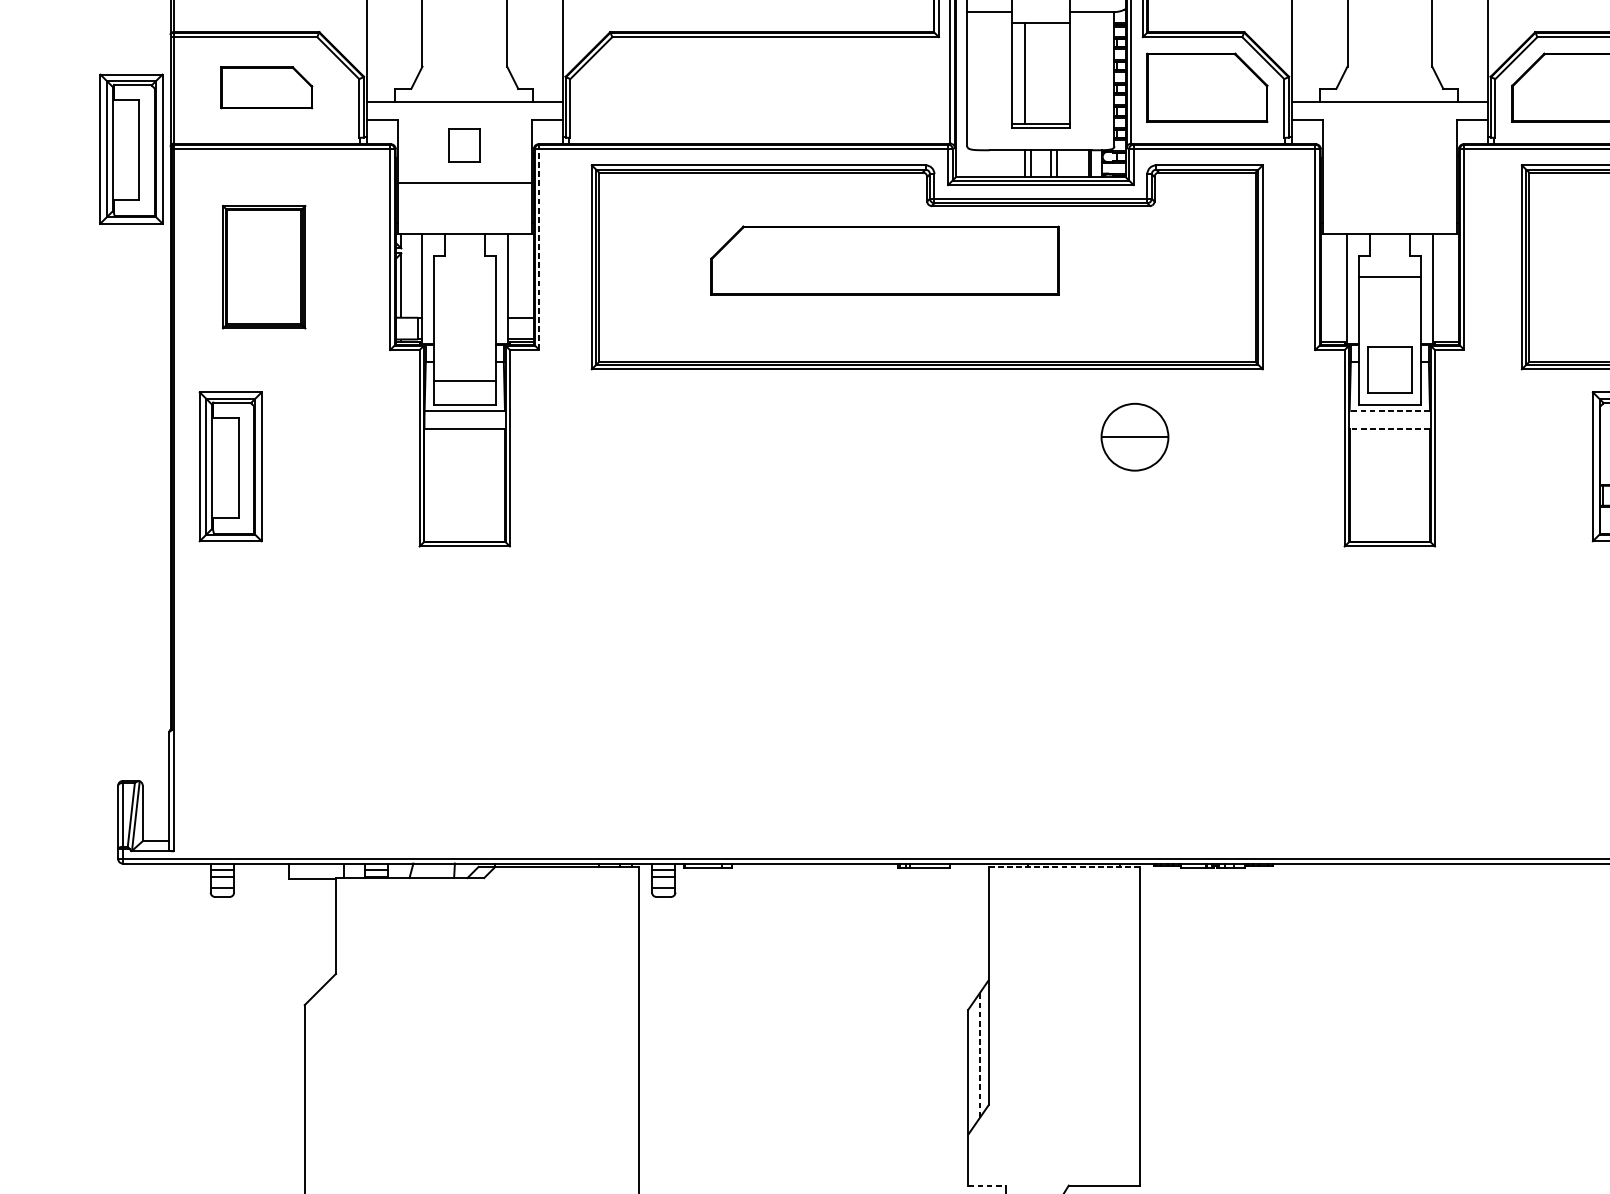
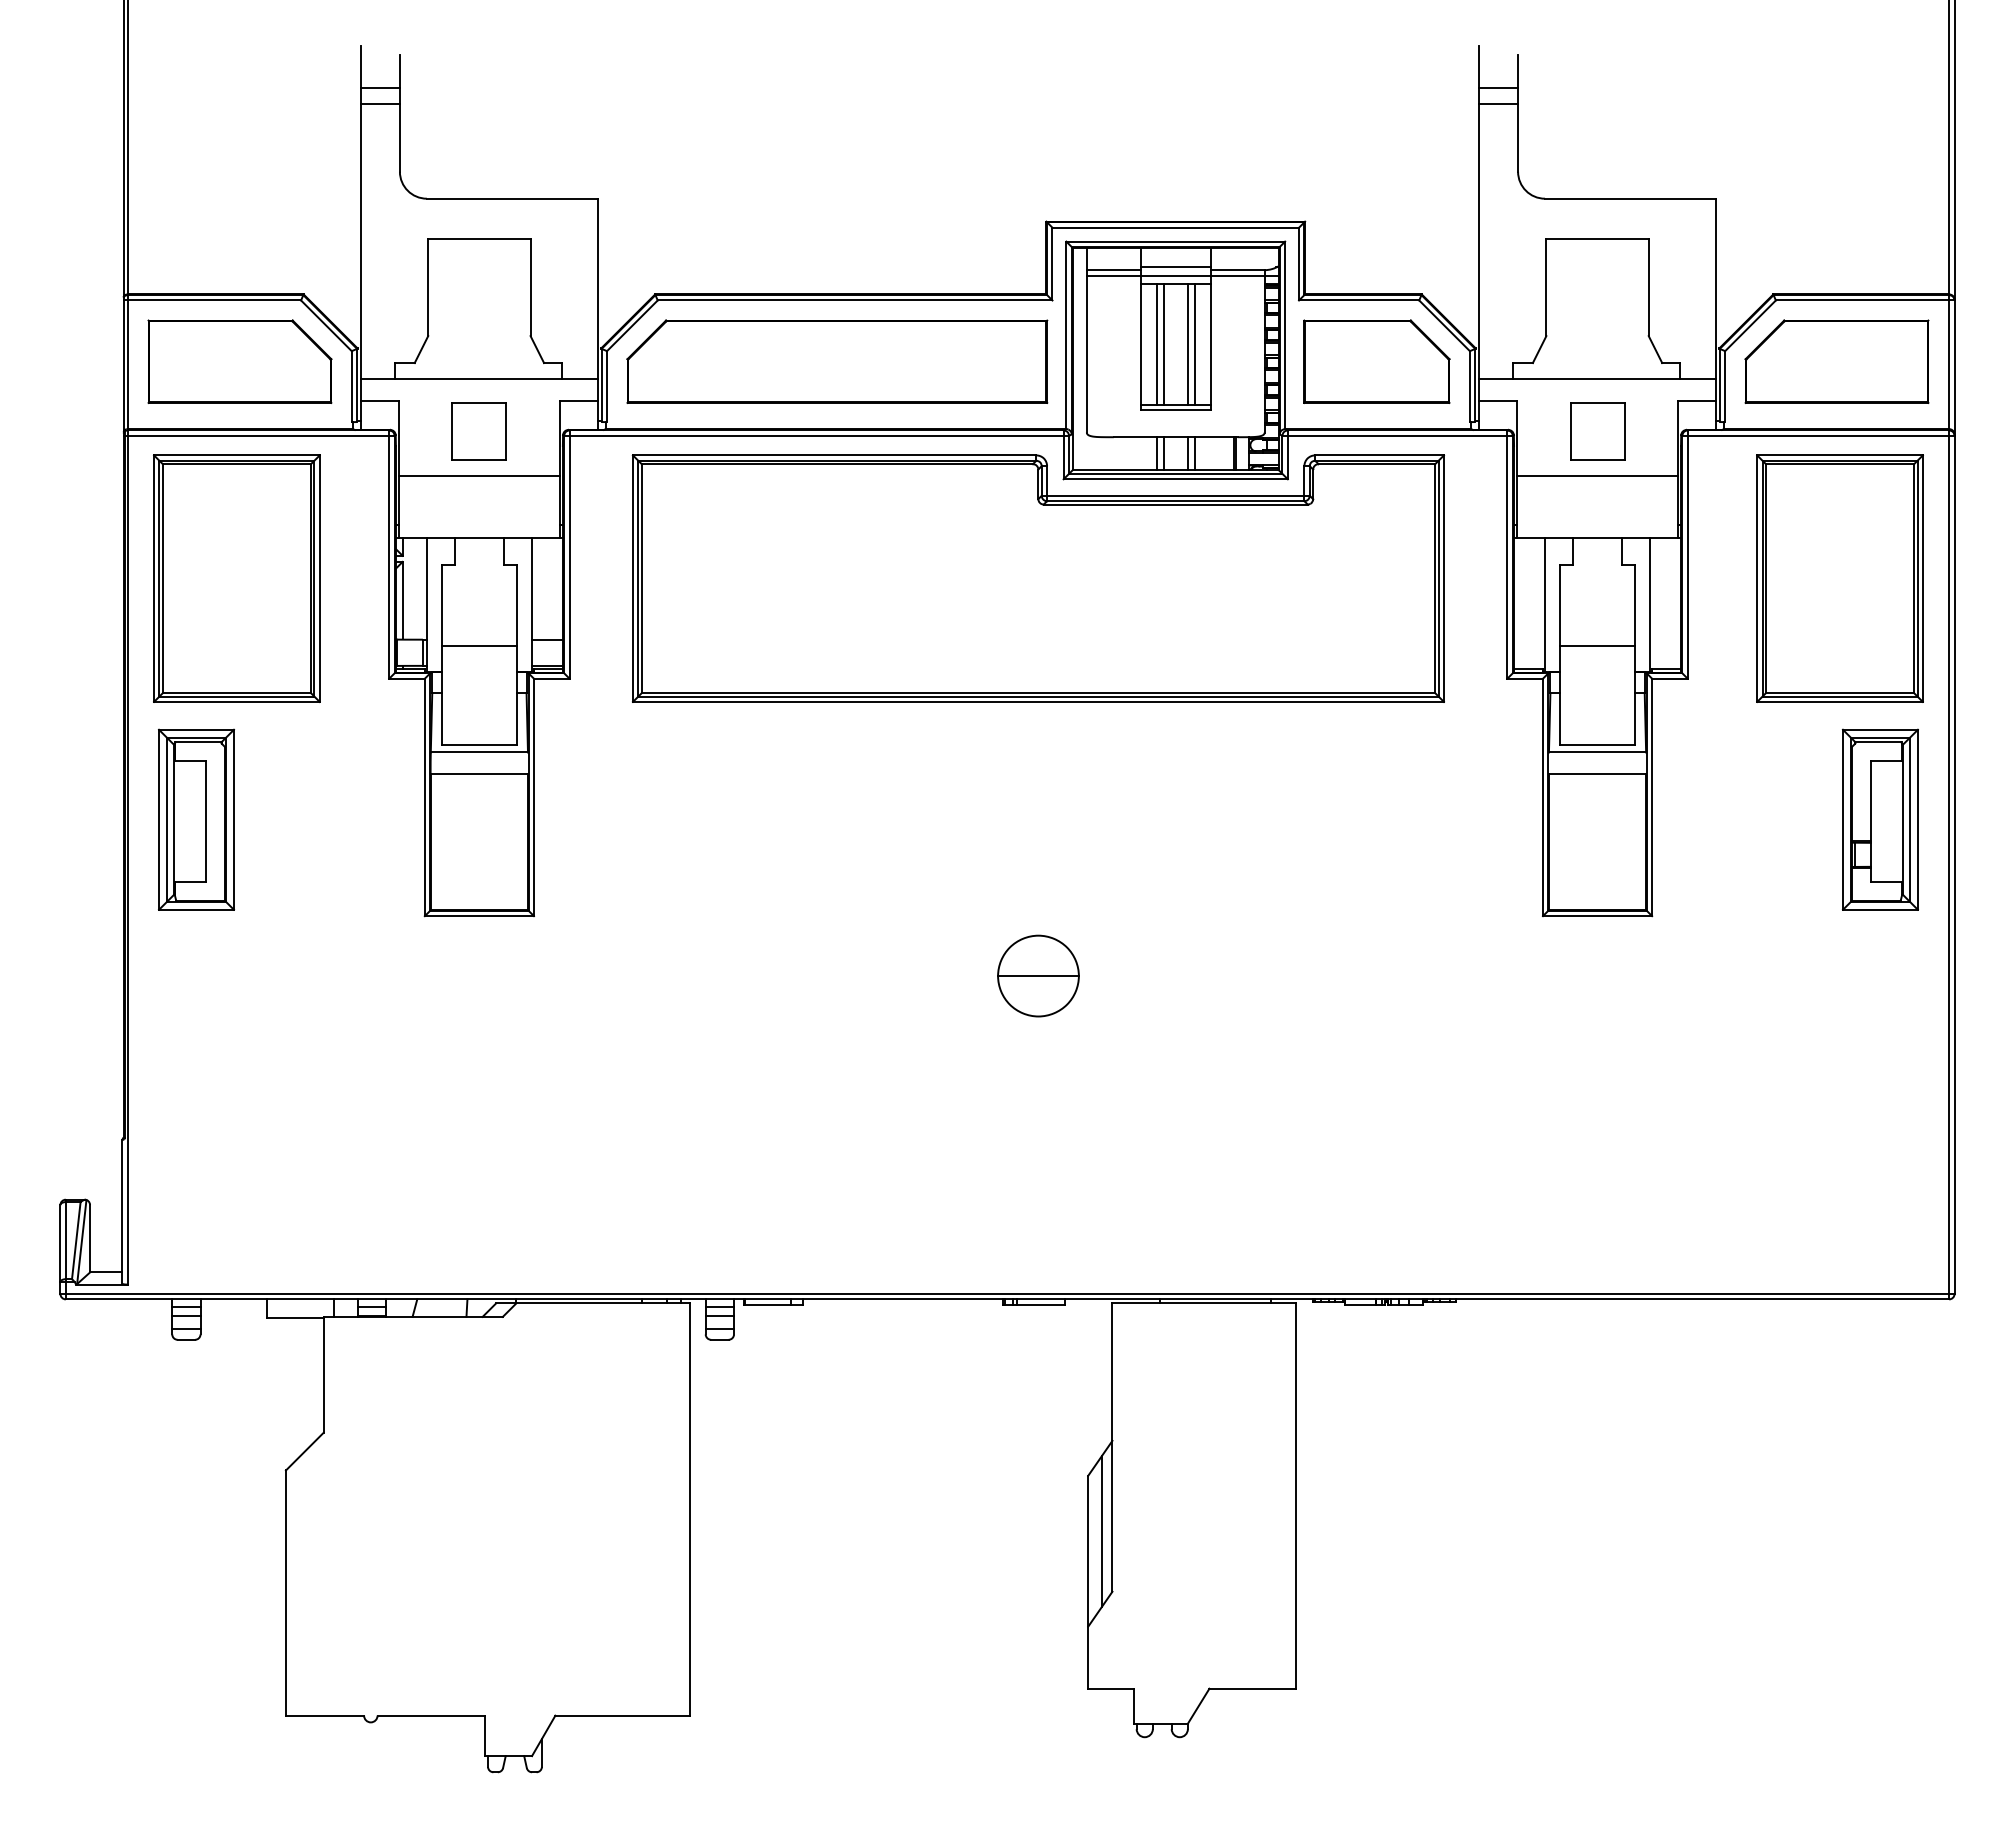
line: (1040, 9) -> (1175, 267), added
line: (1046, 16) -> (1182, 275), added
line: (1030, 72) -> (1163, 343), added
line: (1050, 72) -> (1187, 343), added
line: (1056, 72) -> (1194, 343), added
part: (266, 87) -> (239, 361), size x1.67
part: (464, 145) -> (478, 431), size x1.43
part: (131, 148) -> (76, 435), removed
line: (1389, 182) -> (1597, 476), added
line: (539, 247) -> (569, 554), dashed -> solid
part: (885, 260) -> (837, 361), moved
part: (263, 267) -> (236, 578), size x1.67
line: (1389, 276) -> (1597, 645), moved
part: (1389, 369) -> (1597, 431), moved
line: (464, 380) -> (479, 645), moved
line: (1389, 411) -> (1597, 752), dashed -> solid
line: (1389, 429) -> (1597, 774), dashed -> solid
part: (1135, 436) -> (1038, 975), moved
line: (1064, 866) -> (1204, 1303), dashed -> solid
line: (979, 1056) -> (1101, 1532), dashed -> solid
line: (987, 1185) -> (1111, 1688), dashed -> solid

